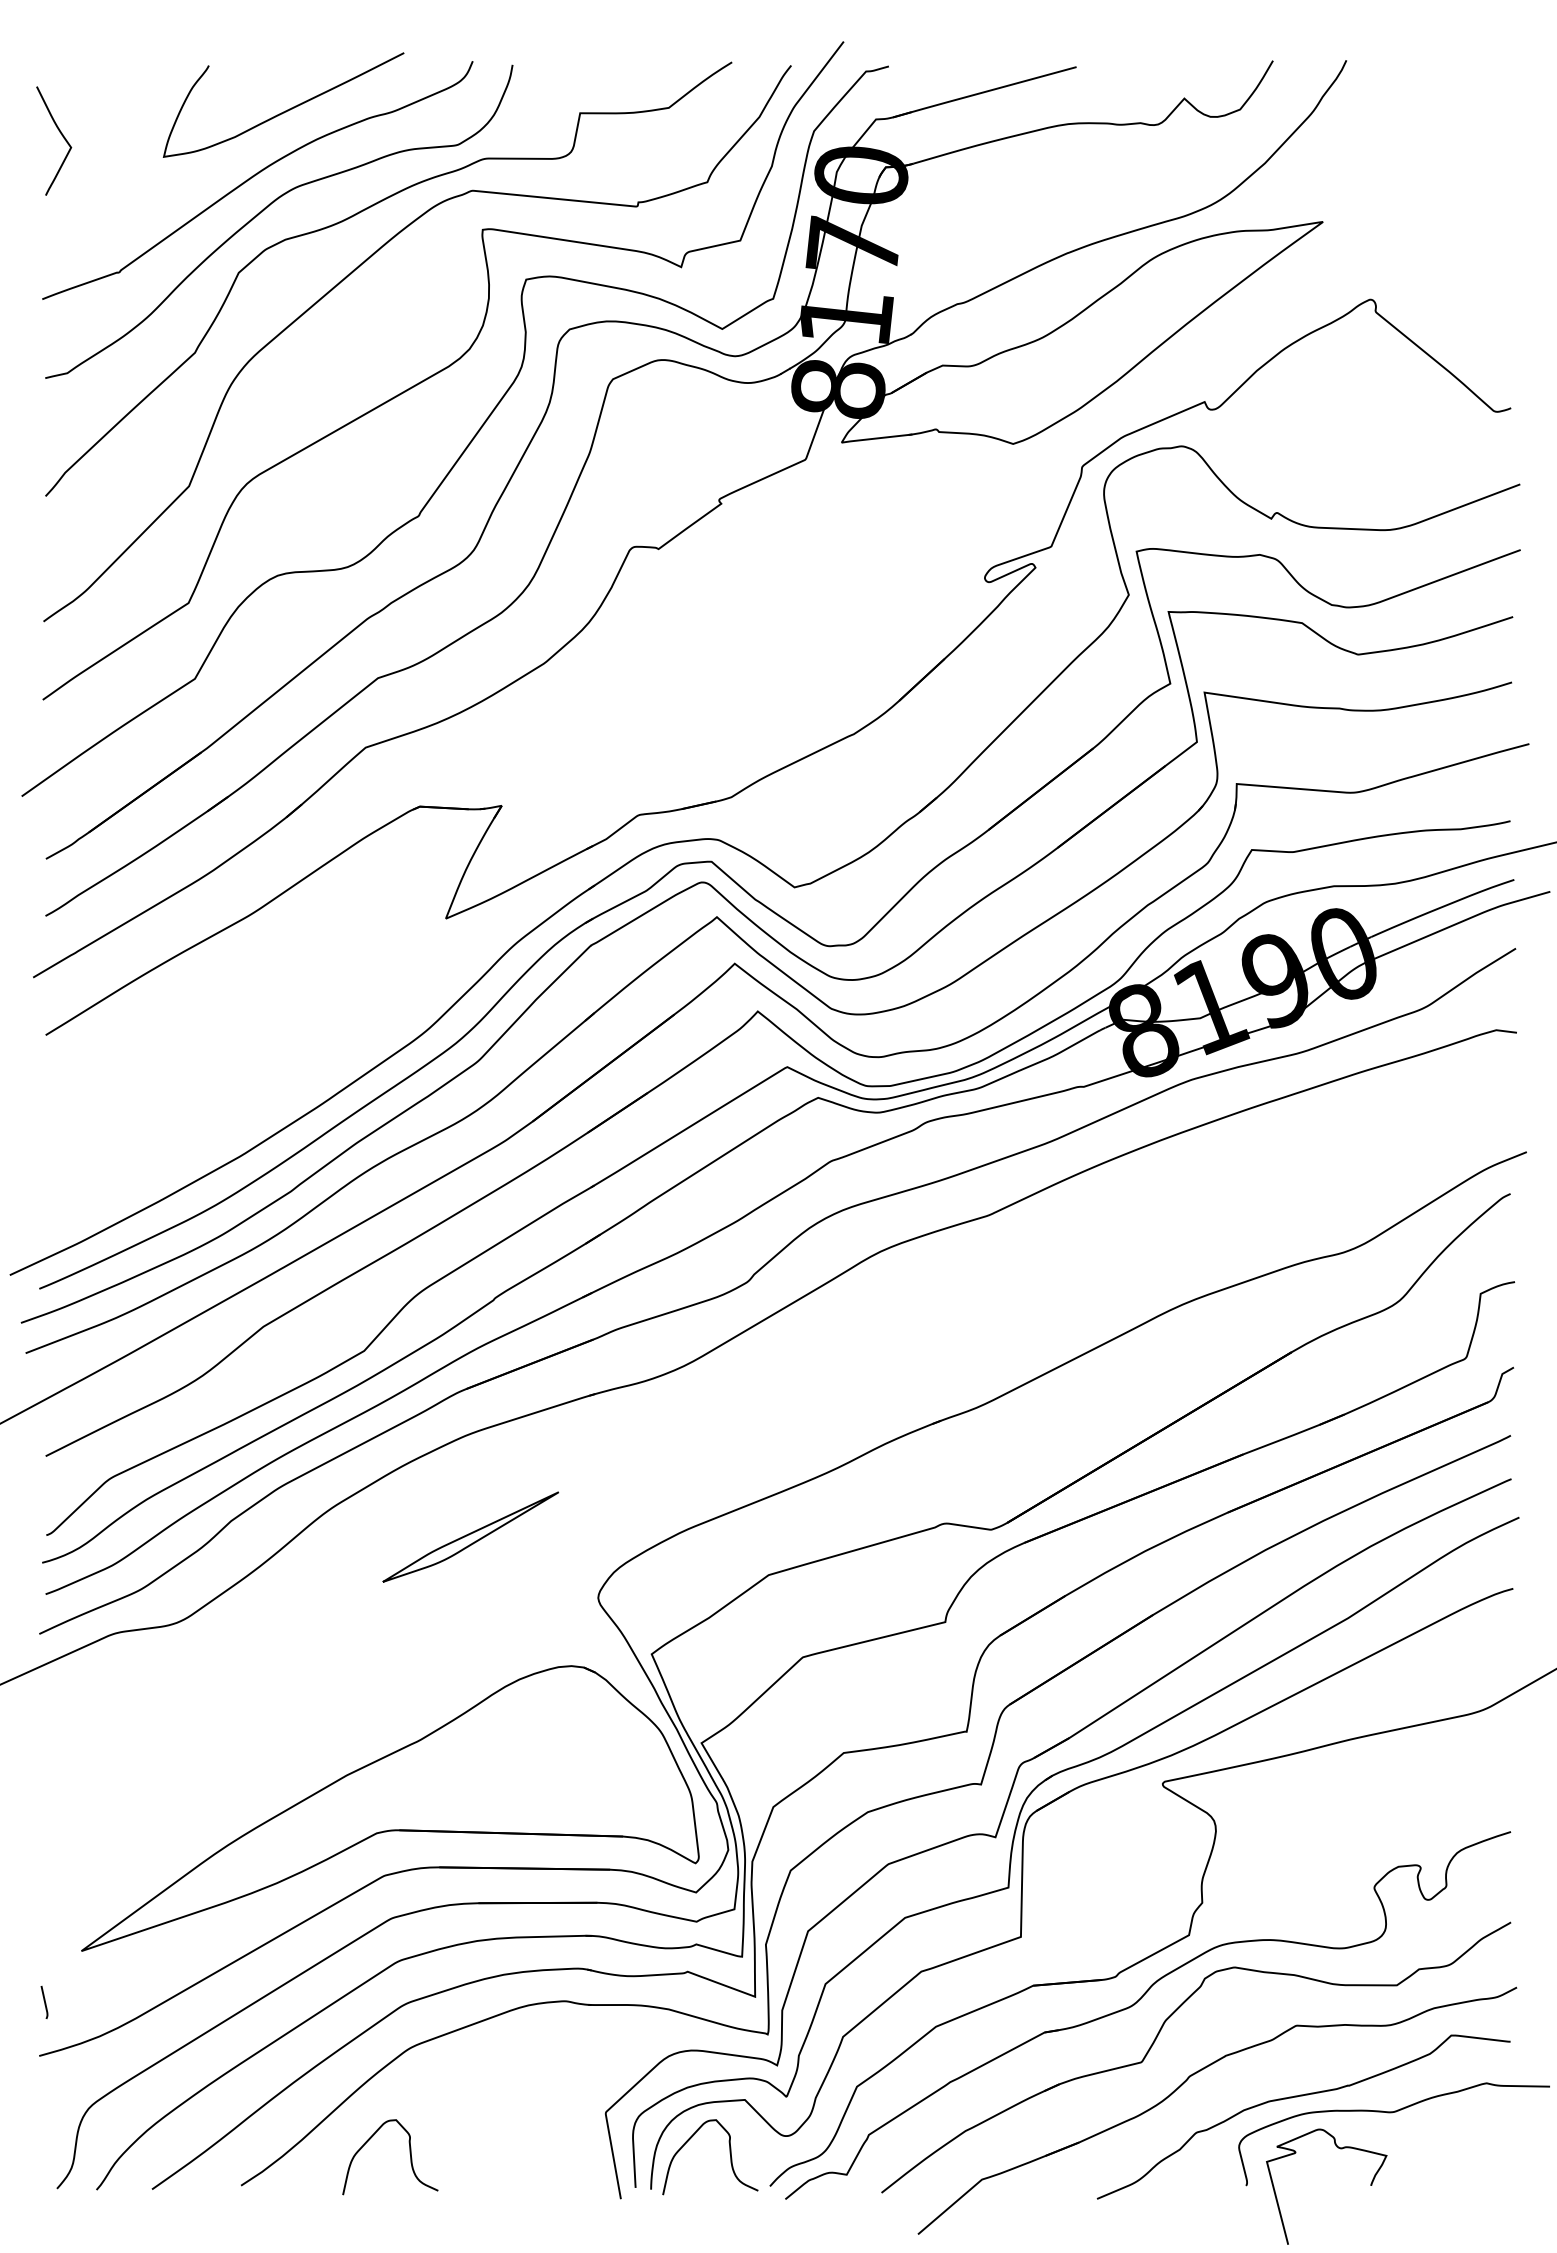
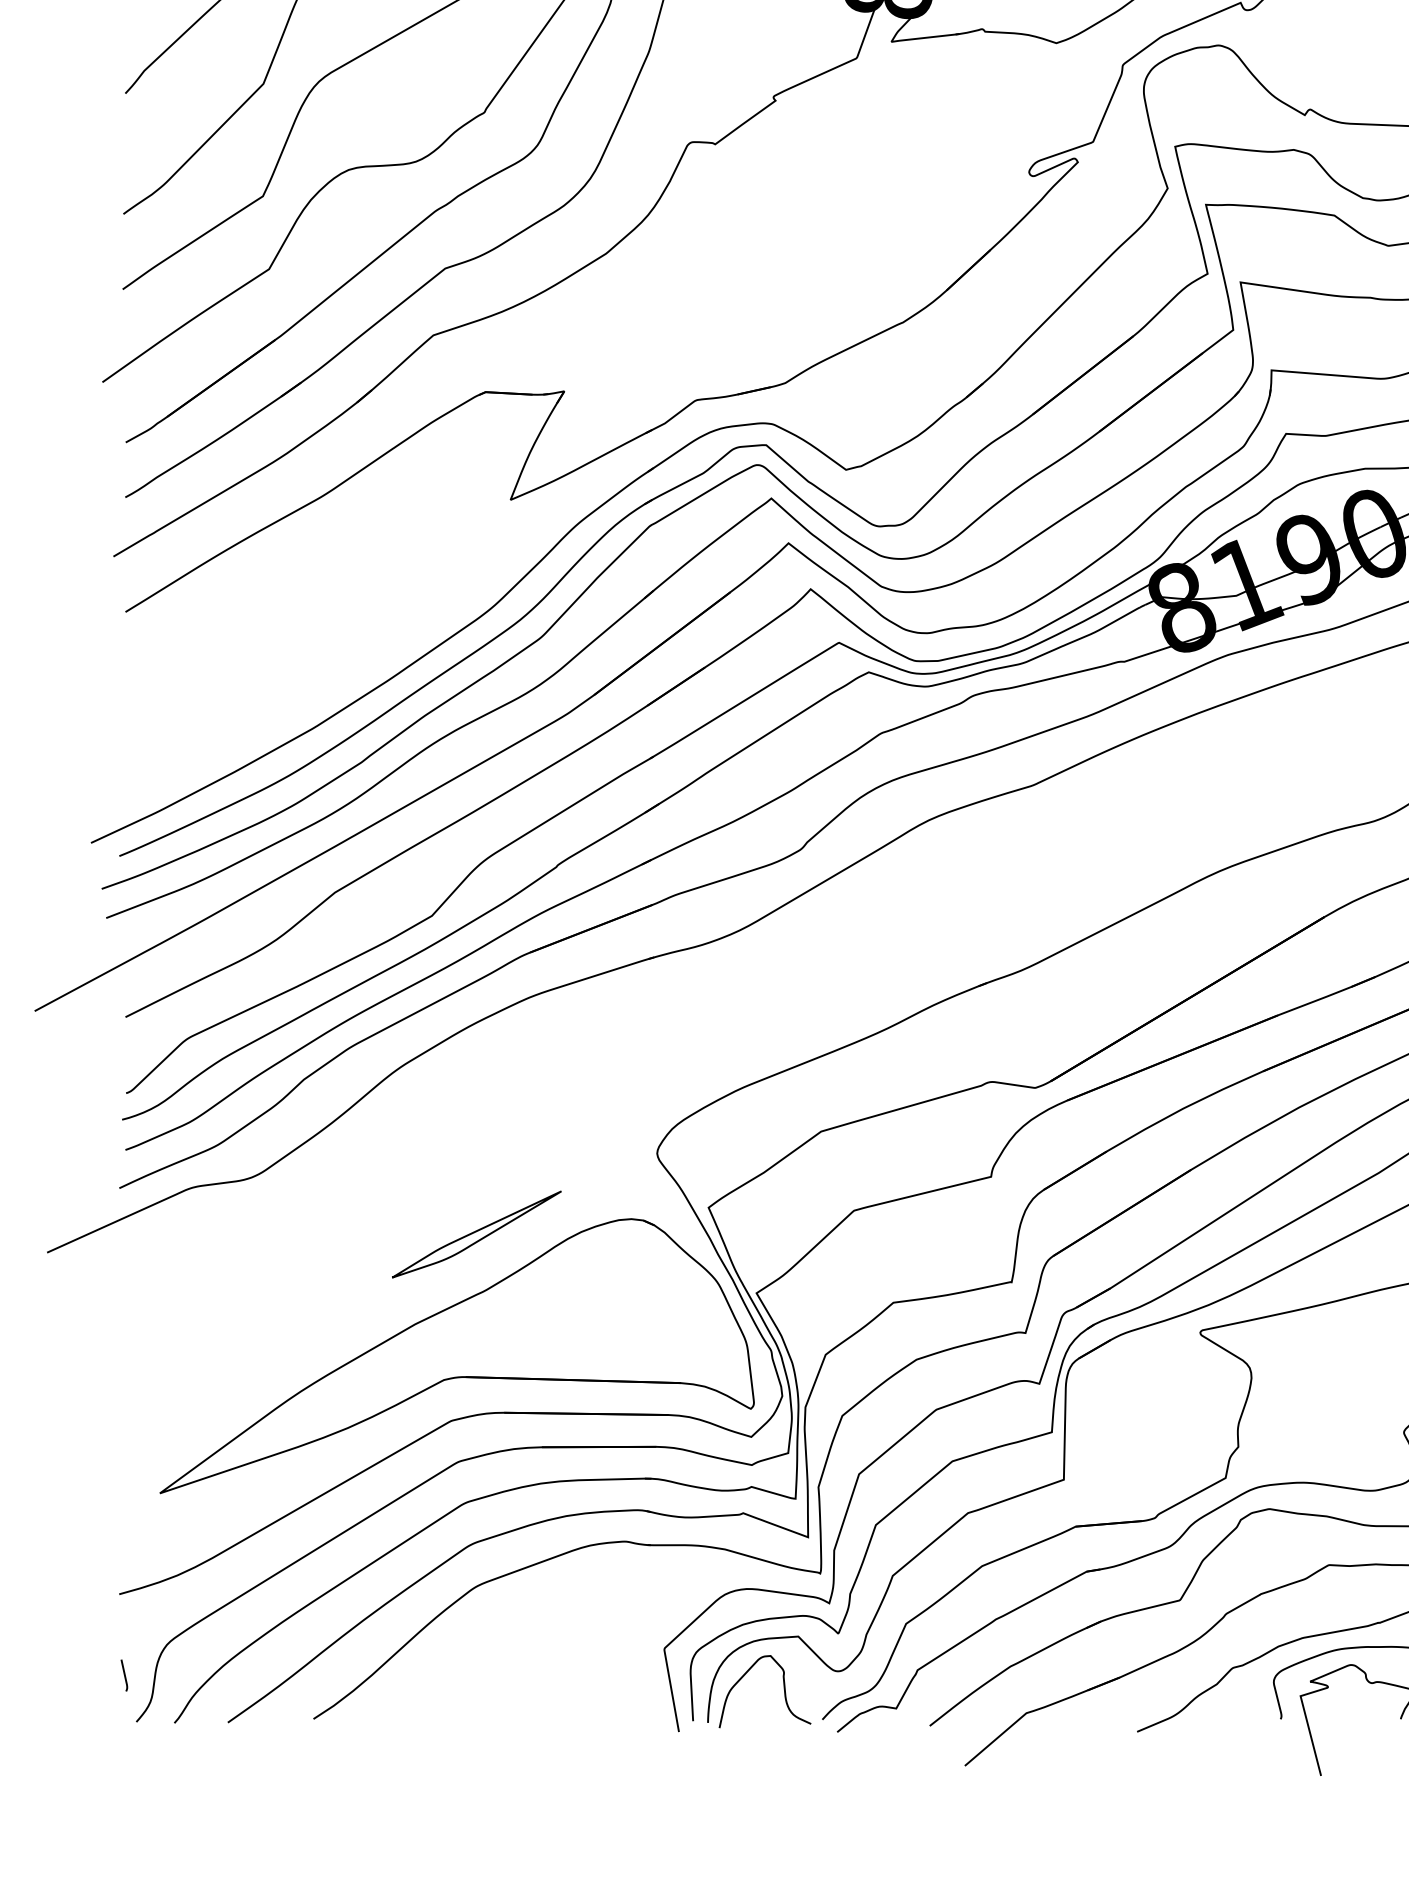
part: (470, 1536) -> (476, 1233), moved
curve: (44, 2002) -> (124, 1675), moved
curve: (409, 2153) -> (475, 1688), removed

